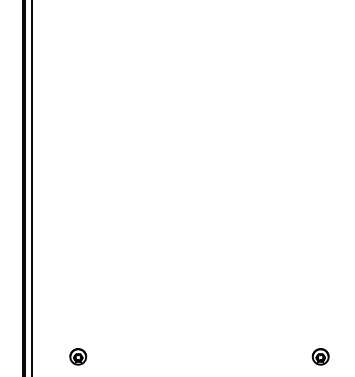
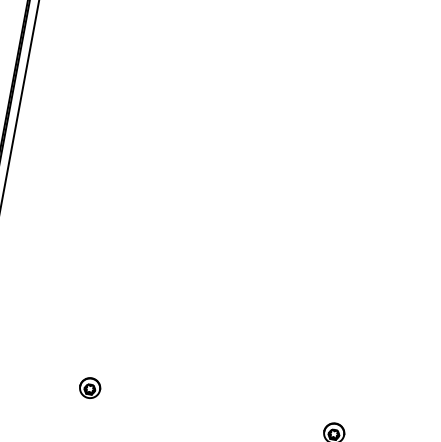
part: (78, 356) -> (90, 387), moved

